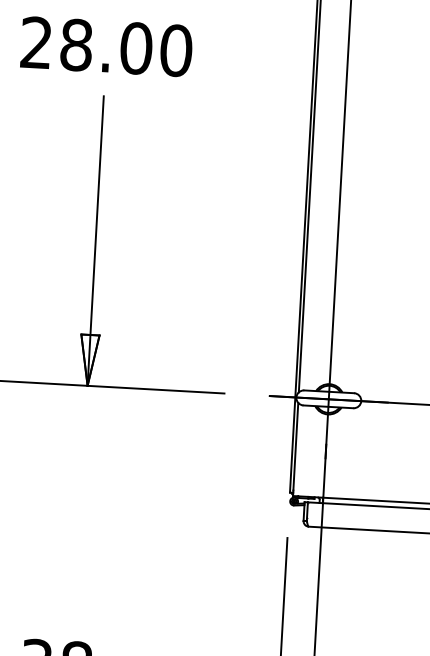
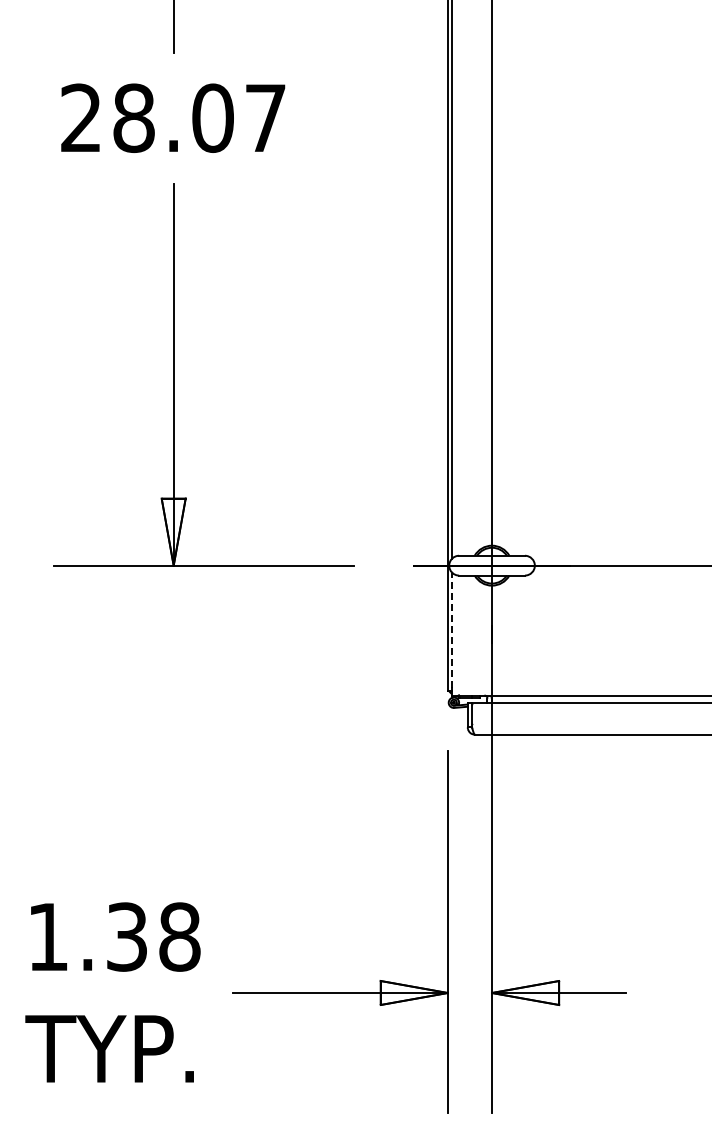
text: (176, 50) -> (265, 117), 28.00 -> 28.07
line: (296, 446) -> (452, 630), solid -> dashed

